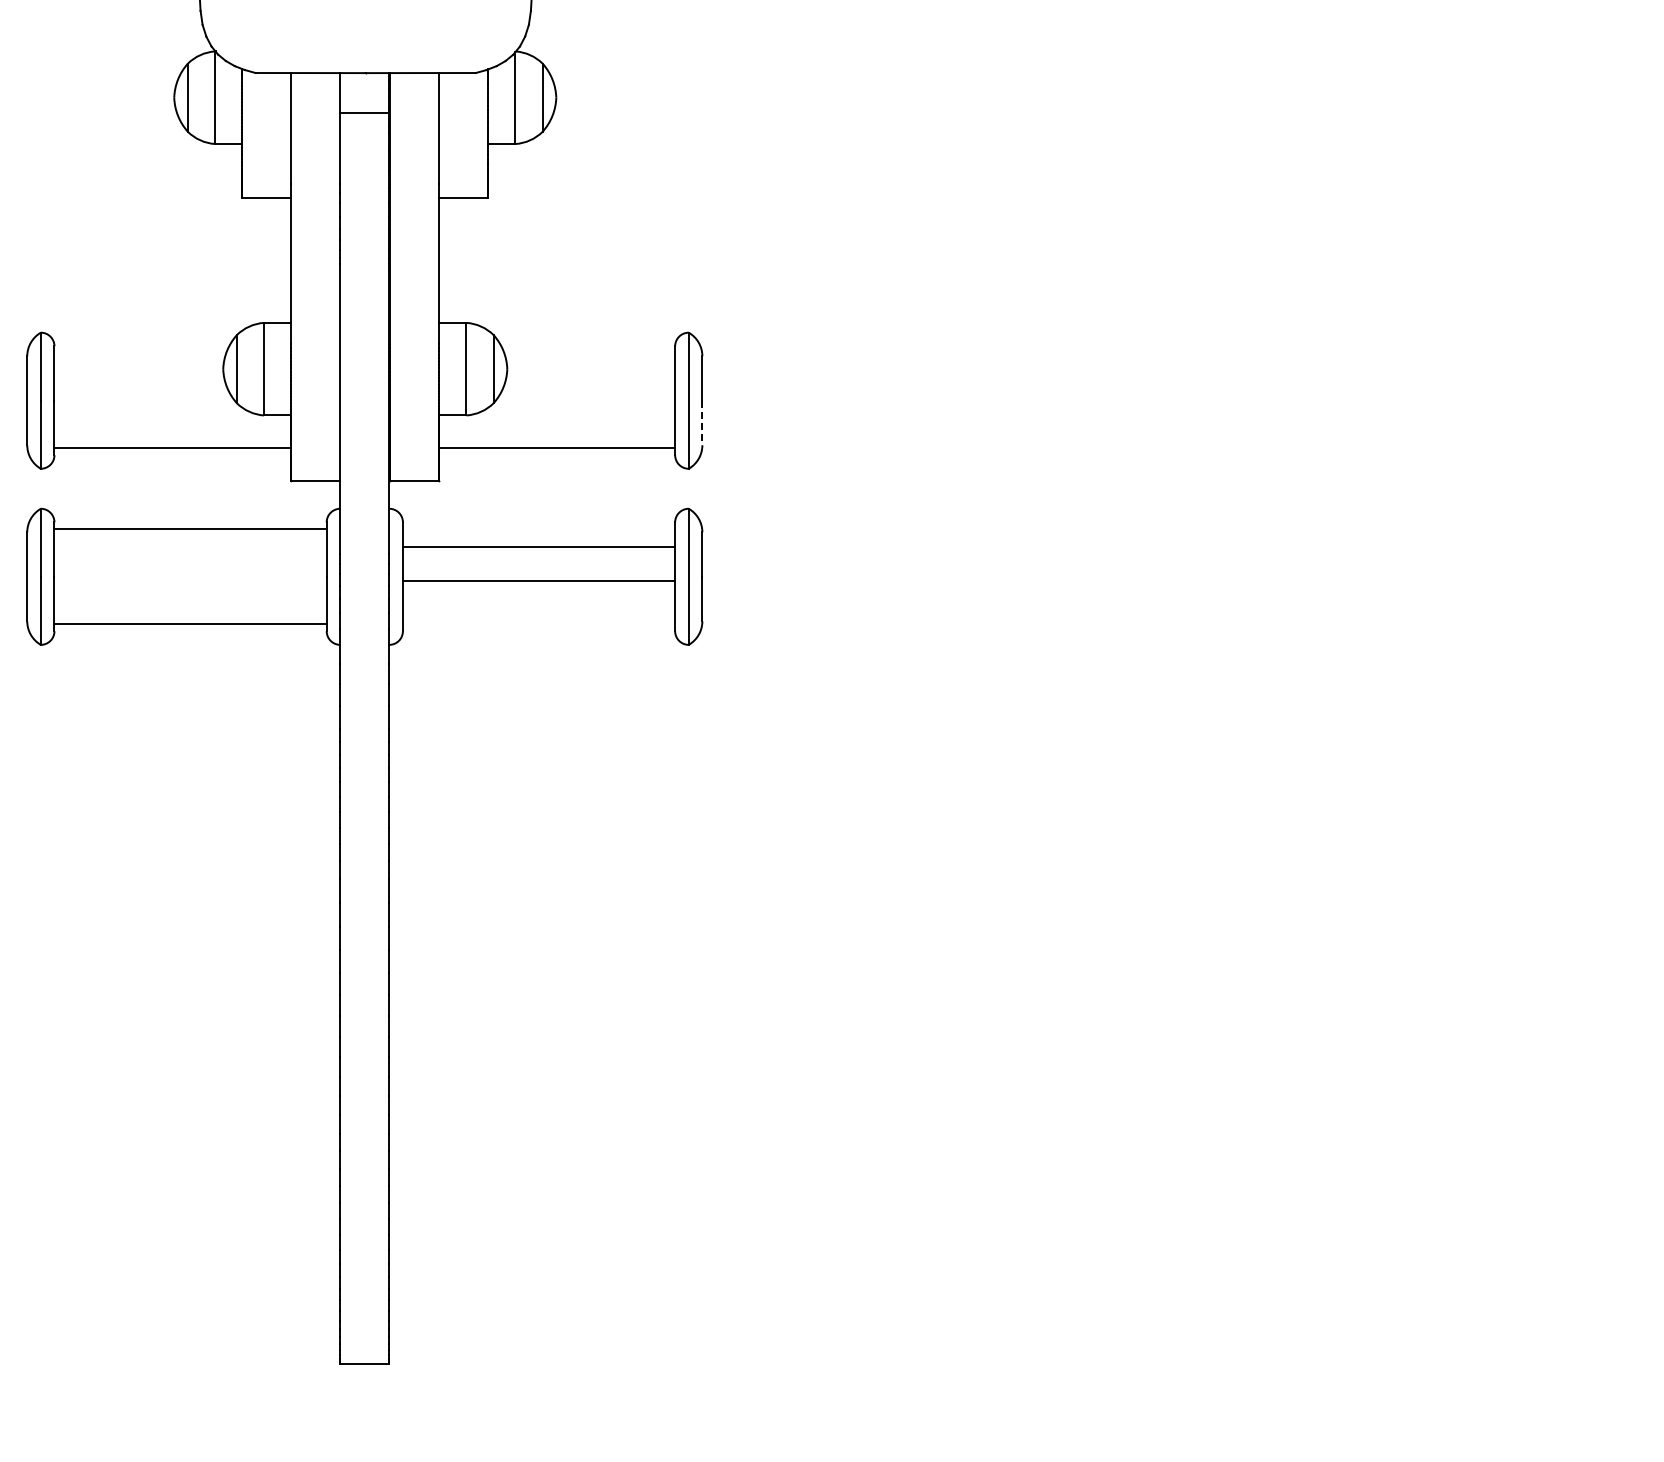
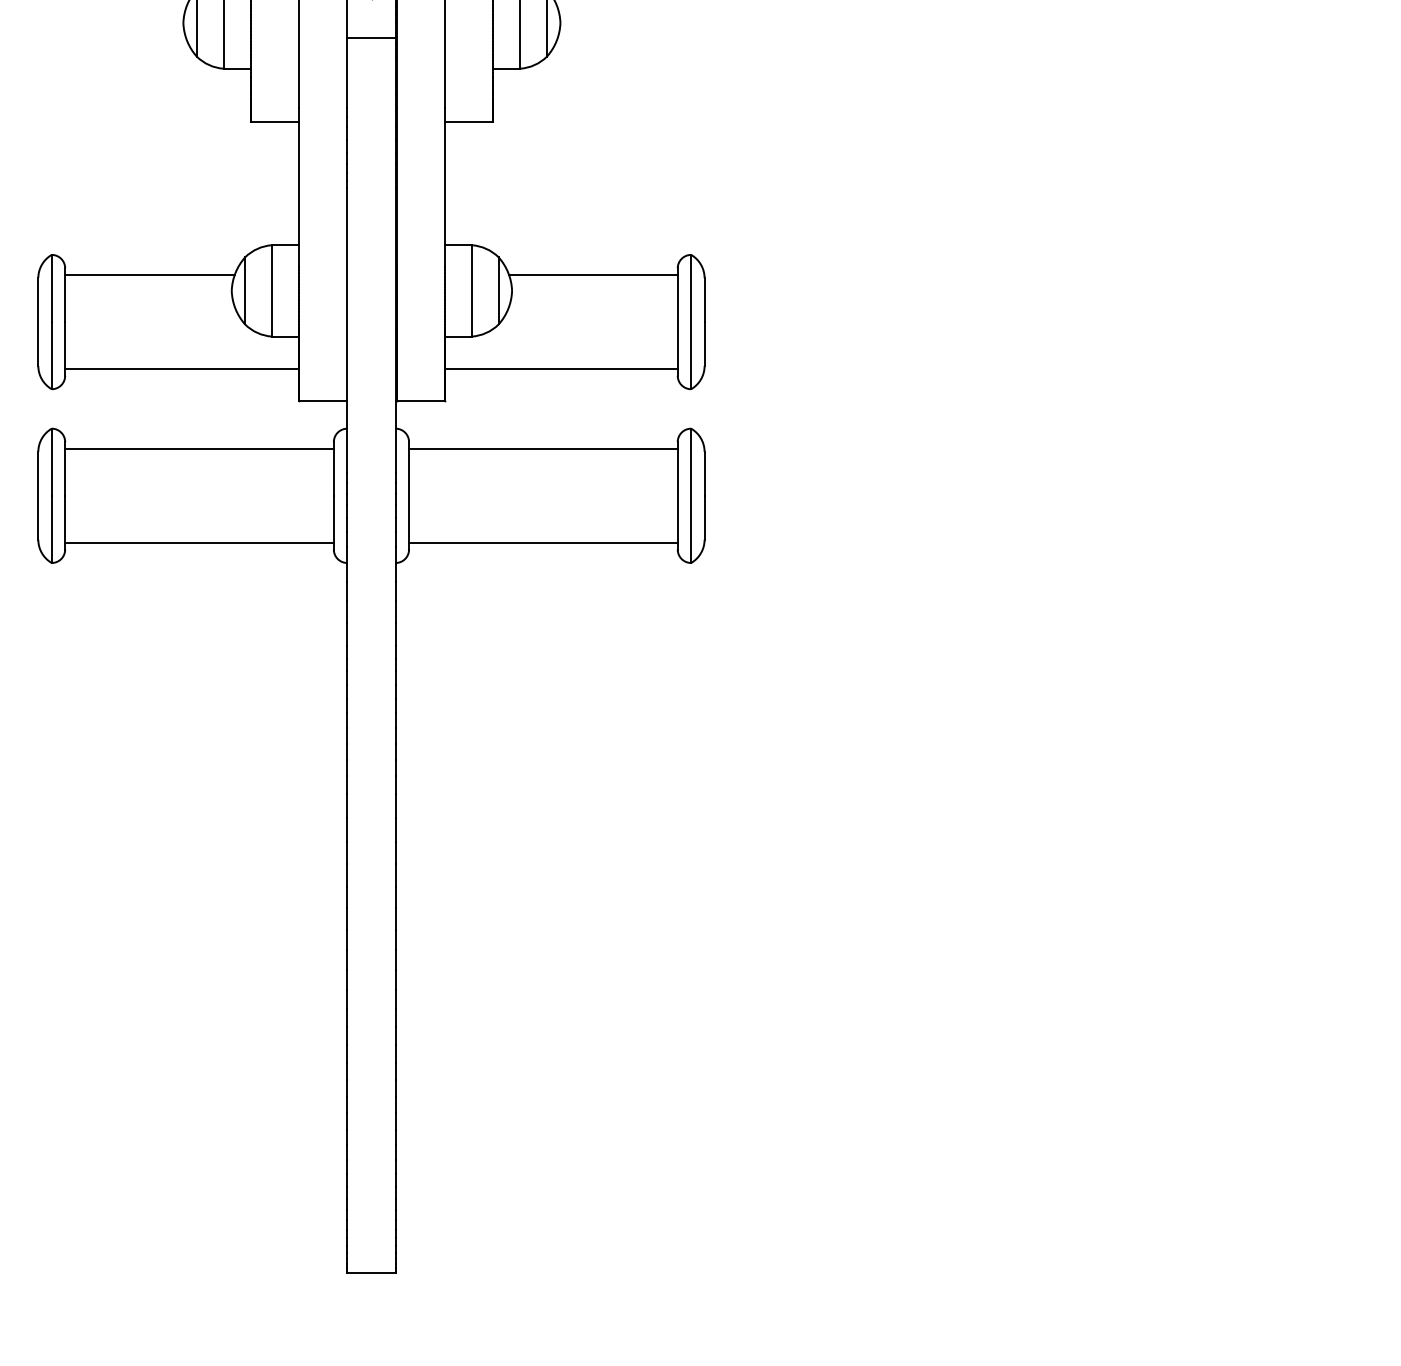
line: (140, 353) -> (150, 275), added
line: (589, 353) -> (593, 275), added
line: (702, 423) -> (704, 344), dashed -> solid
line: (538, 547) -> (542, 542), moved
line: (538, 581) -> (542, 449), moved

